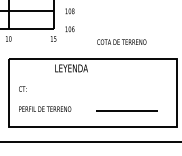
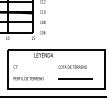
text: (121, 41) -> (72, 66), moved

